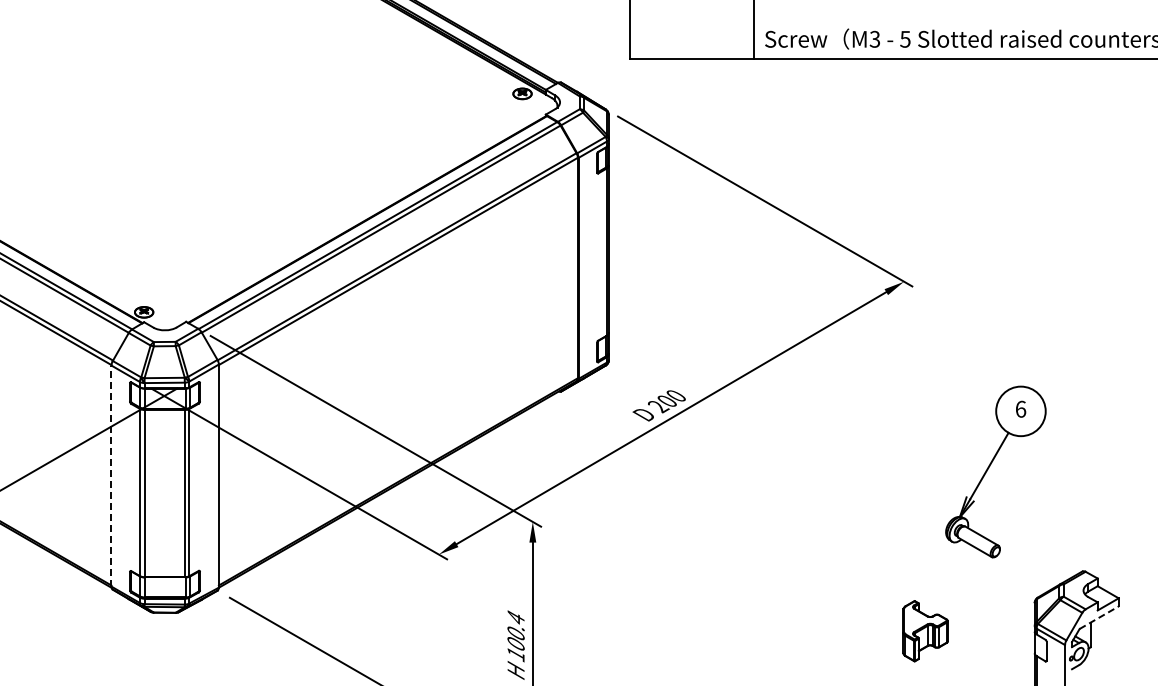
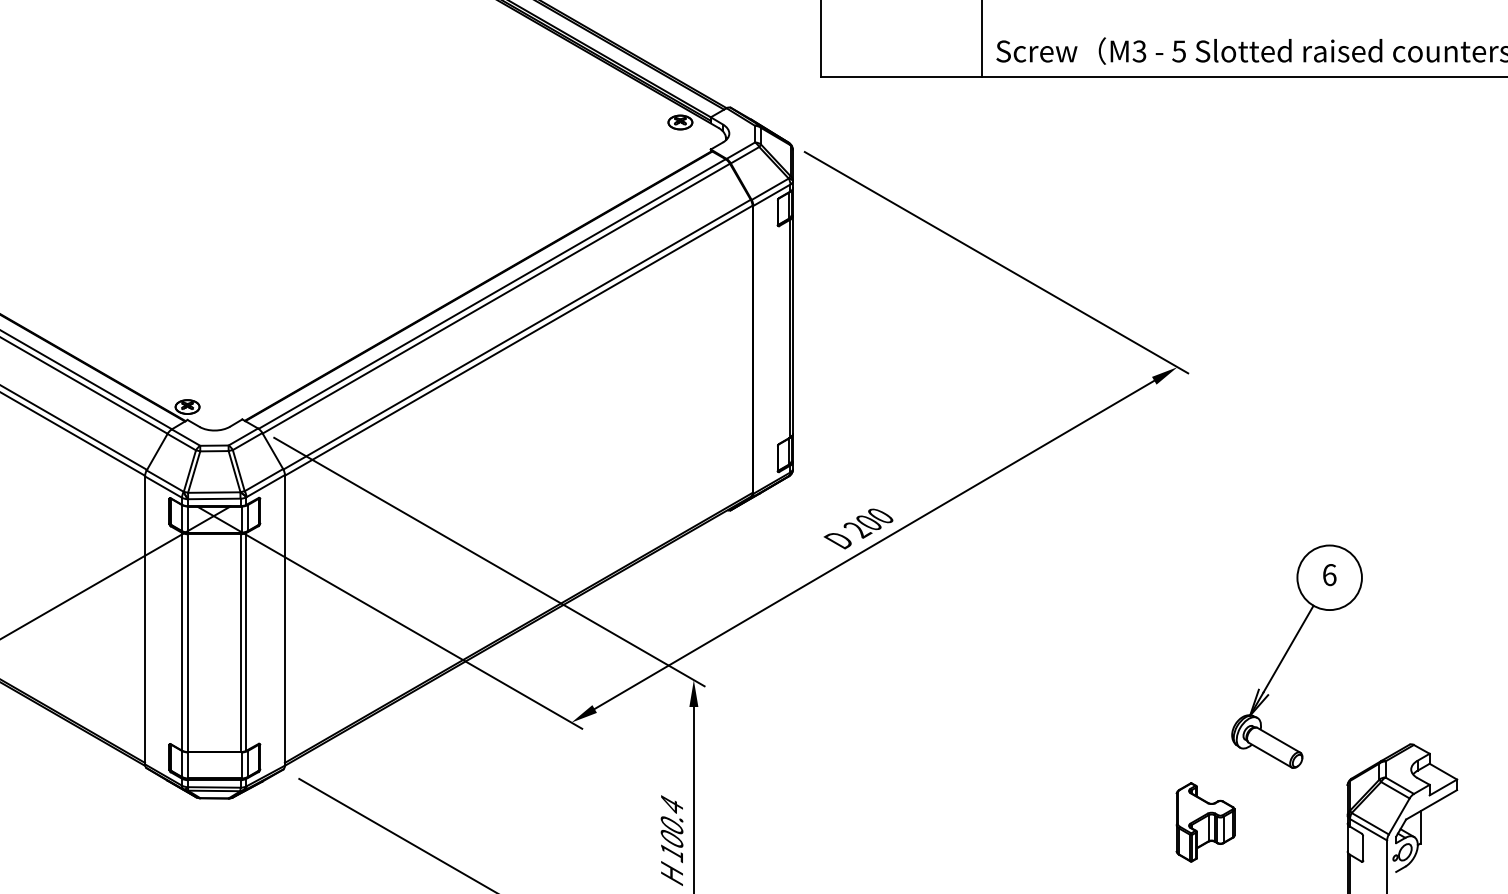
part: (989, 468) -> (1288, 652), moved
line: (111, 476) -> (145, 620), dashed -> solid
line: (1099, 617) -> (1432, 804), dashed -> solid

